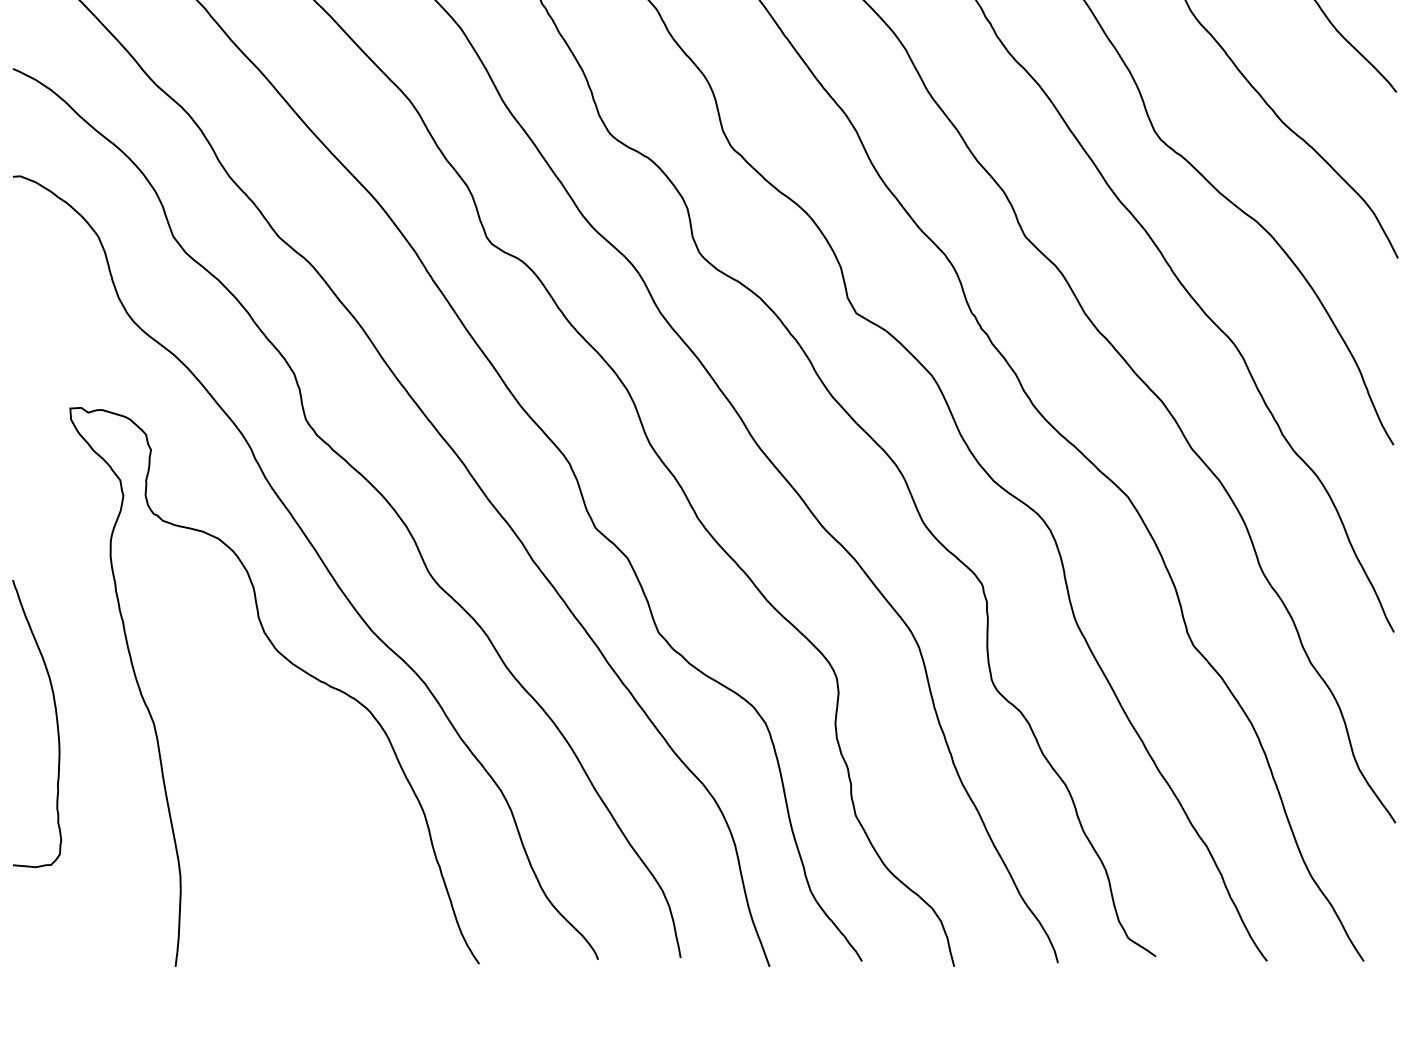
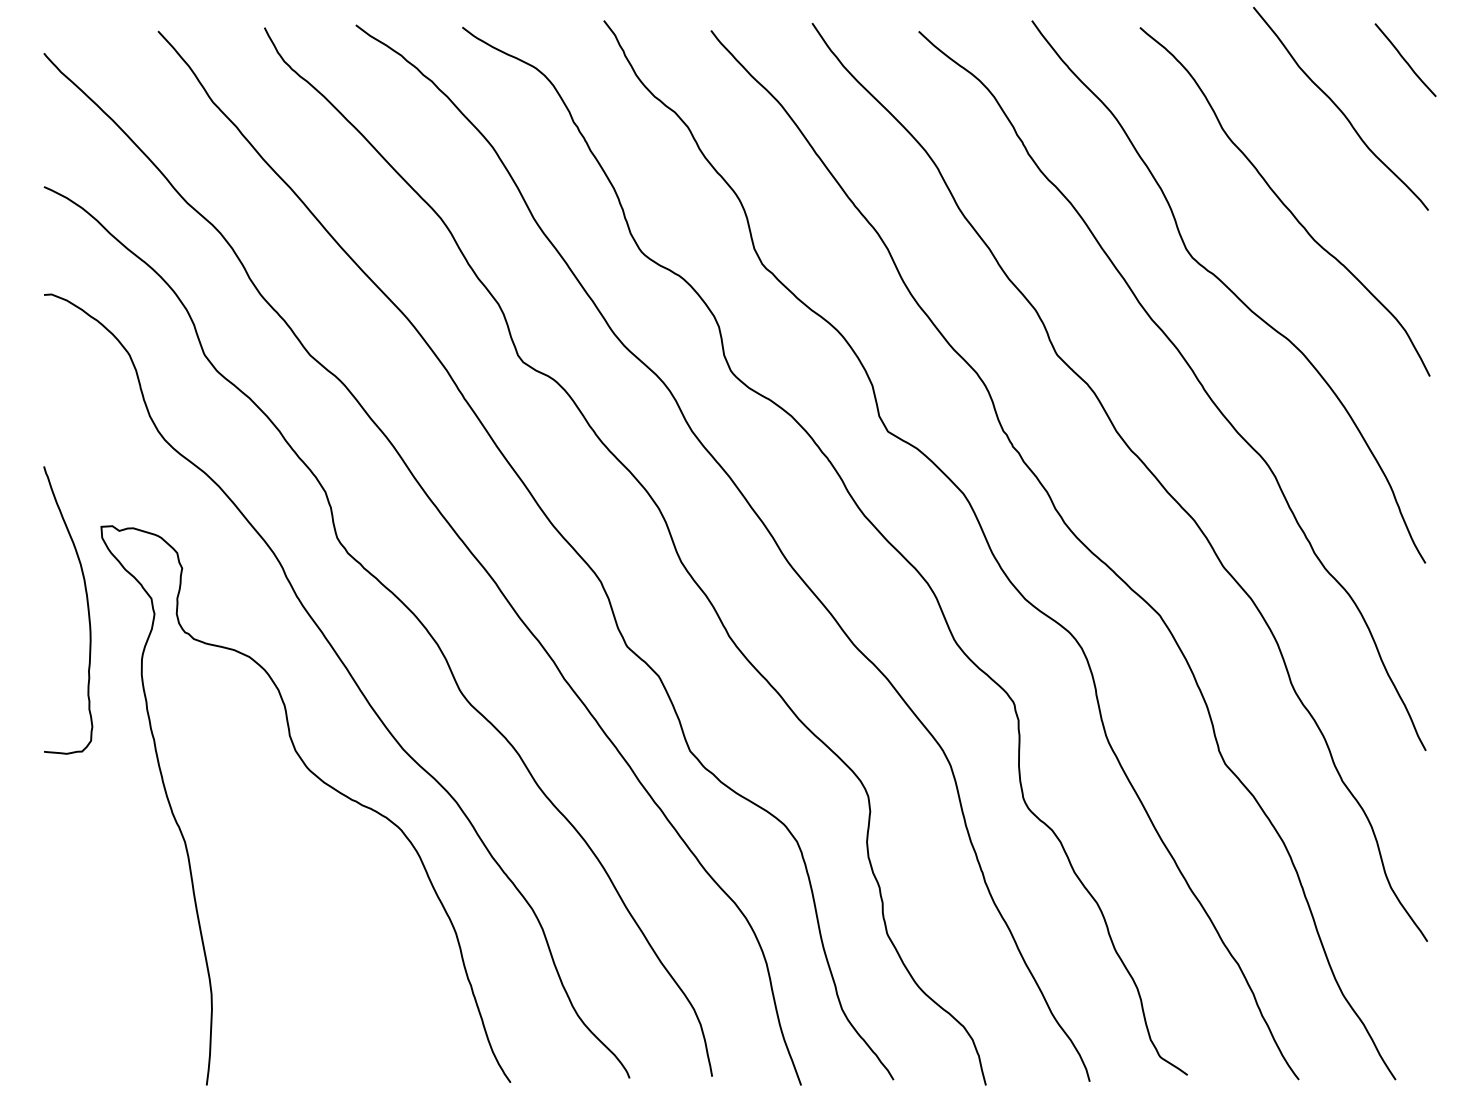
curve: (56, 724) -> (87, 610), moved

